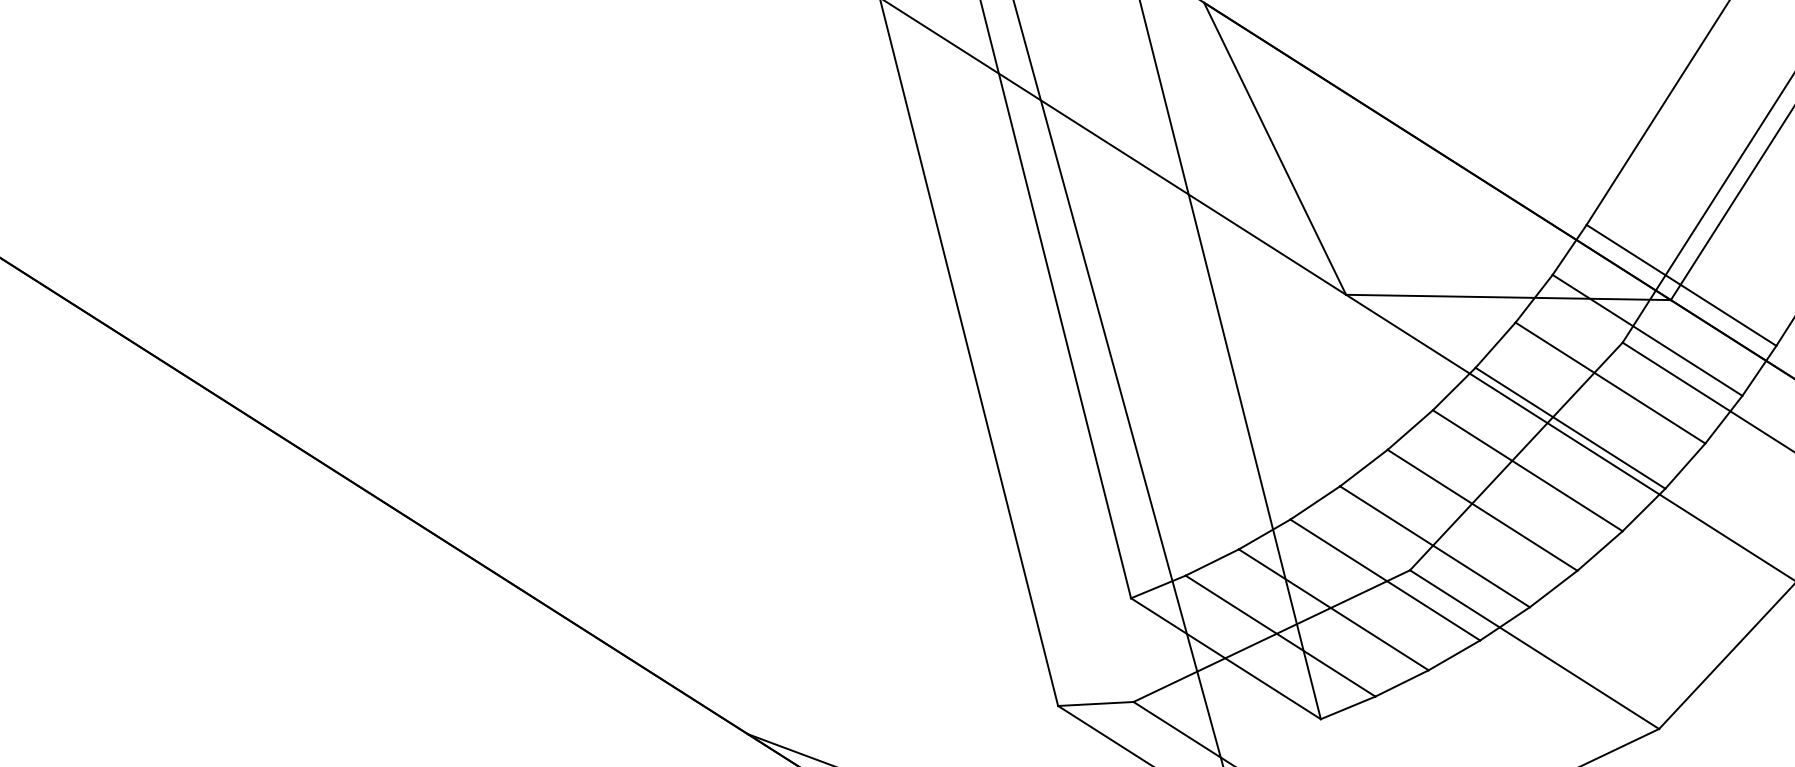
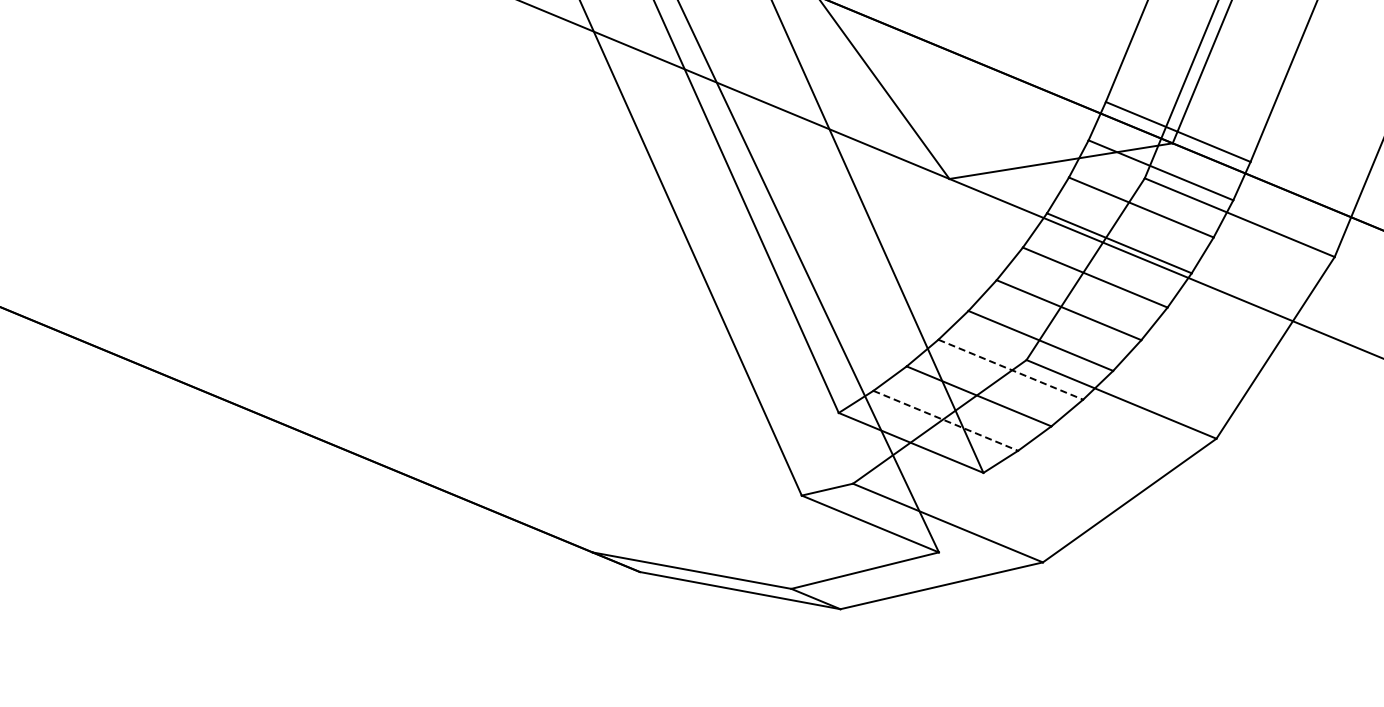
line: (1386, 579) -> (1011, 369), solid -> dashed
line: (1281, 637) -> (946, 421), solid -> dashed

